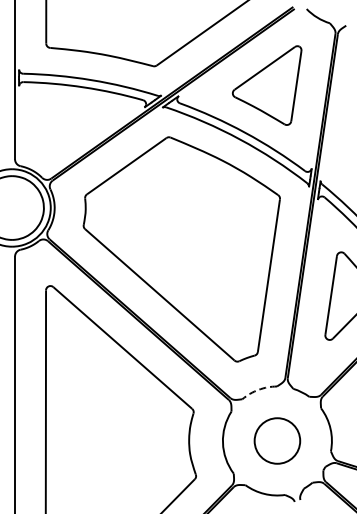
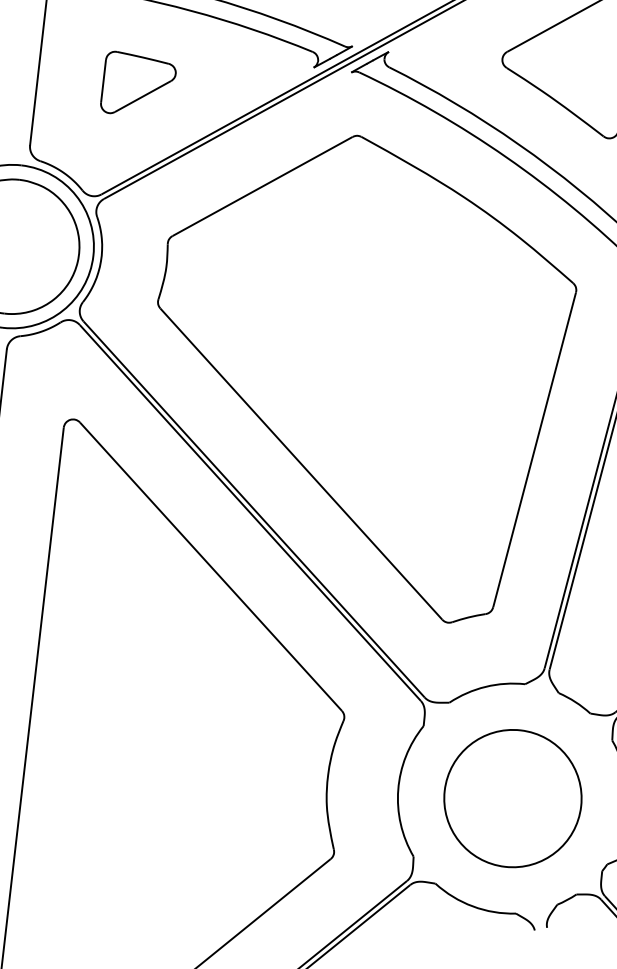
part: (62, 124) -> (137, 83), added
arc: (258, 389) -> (485, 686), dashed -> solid
circle: (276, 440) -> (511, 797), size x1.43

